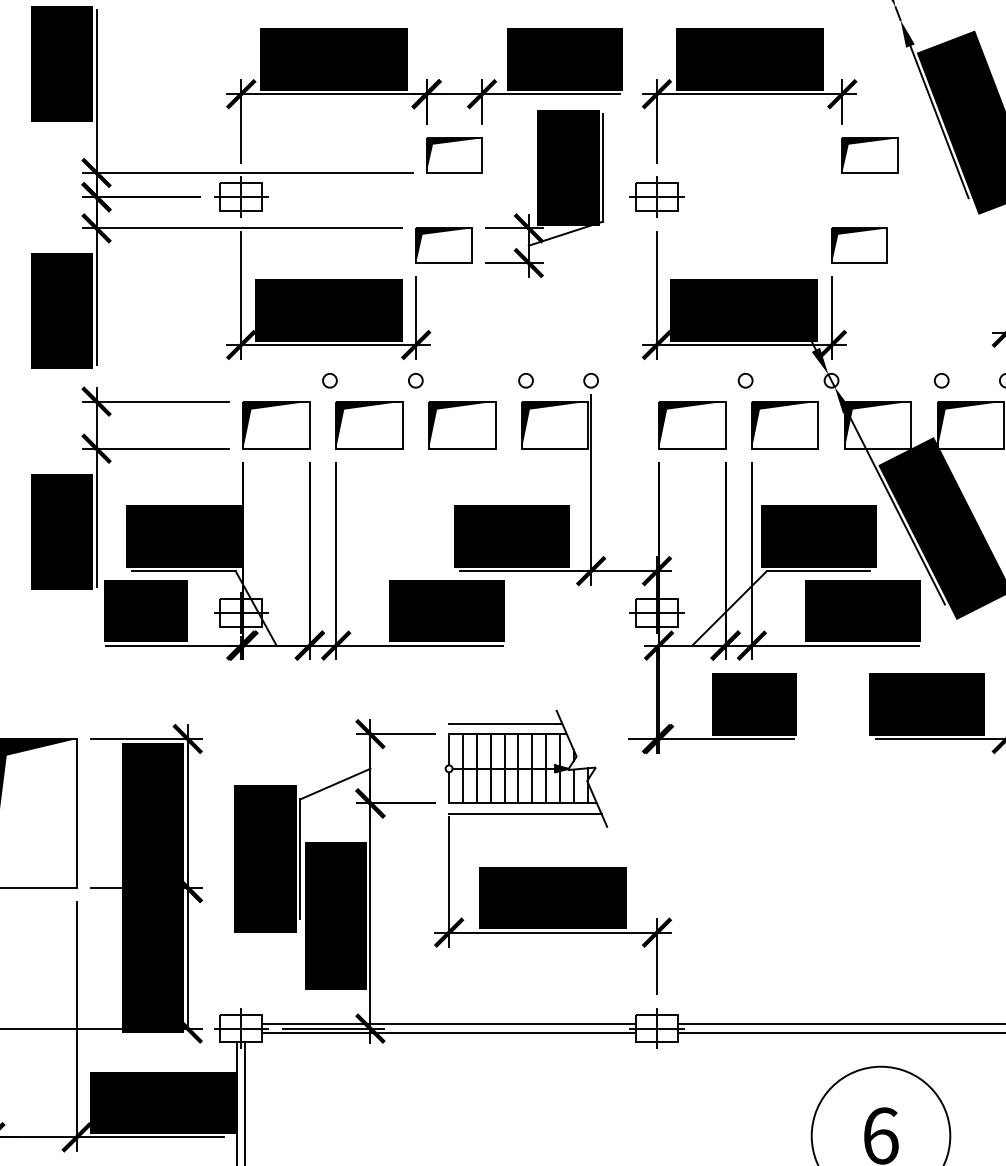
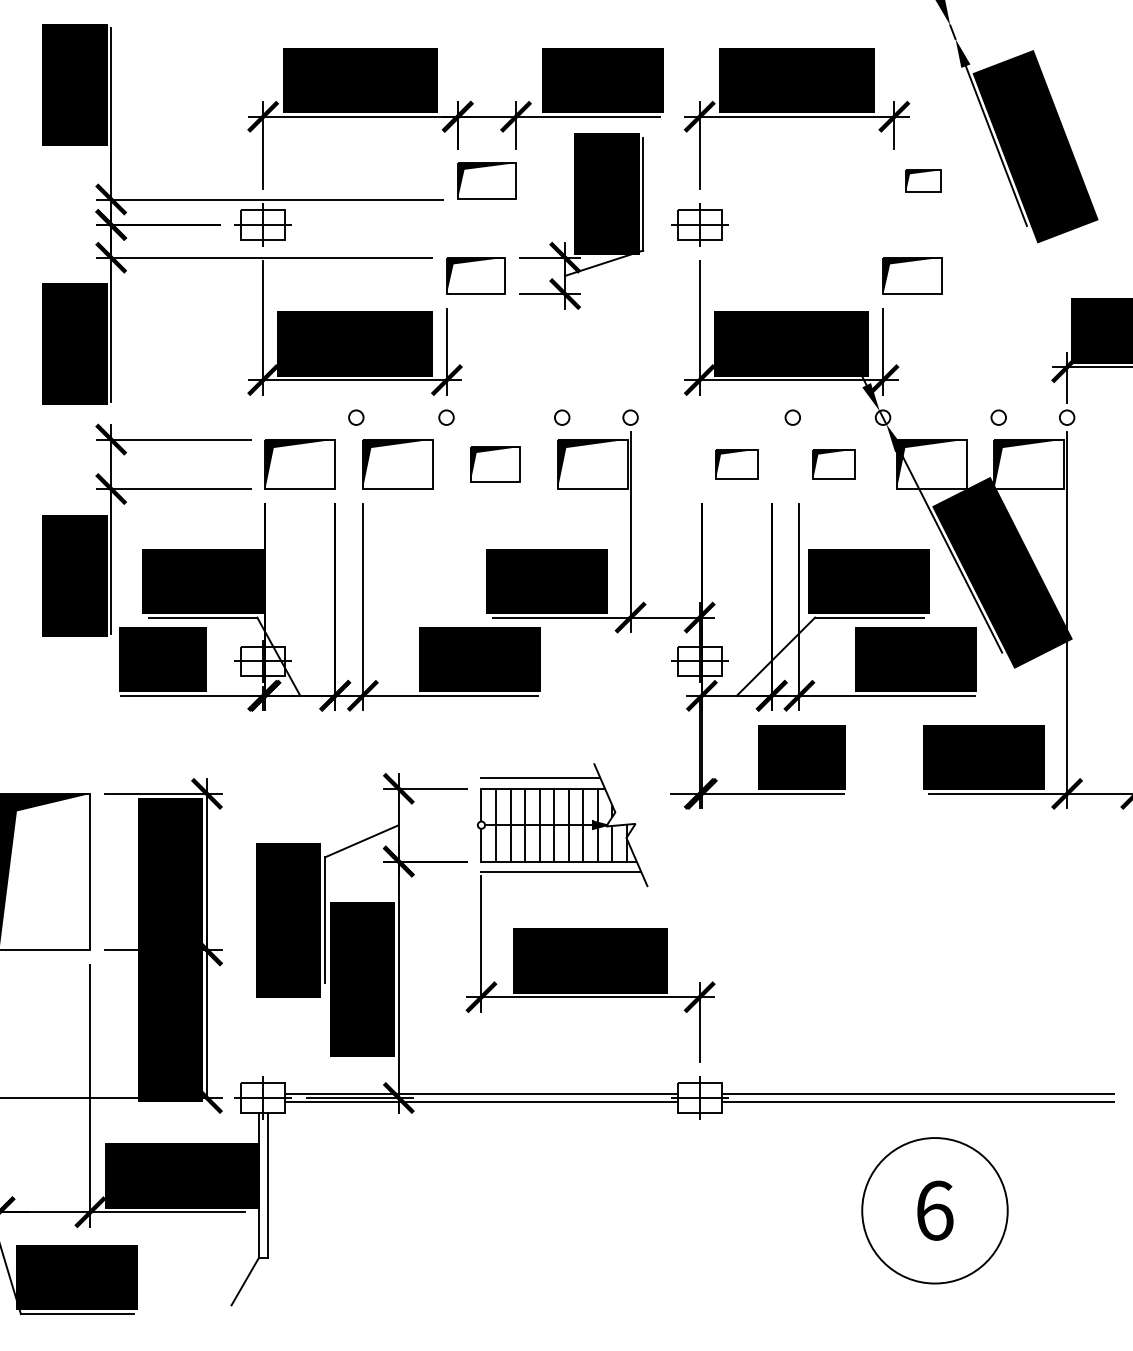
part: (870, 154) -> (923, 180), size x0.6
part: (461, 425) -> (494, 464), size x0.7
part: (691, 425) -> (736, 464), size x0.6
part: (784, 425) -> (833, 464), size x0.6

